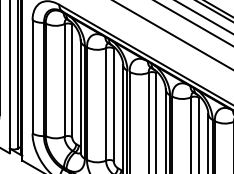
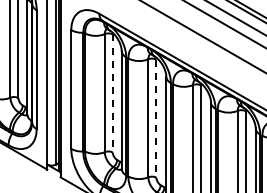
line: (71, 80) -> (112, 93), solid -> dashed
line: (113, 105) -> (156, 119), solid -> dashed

